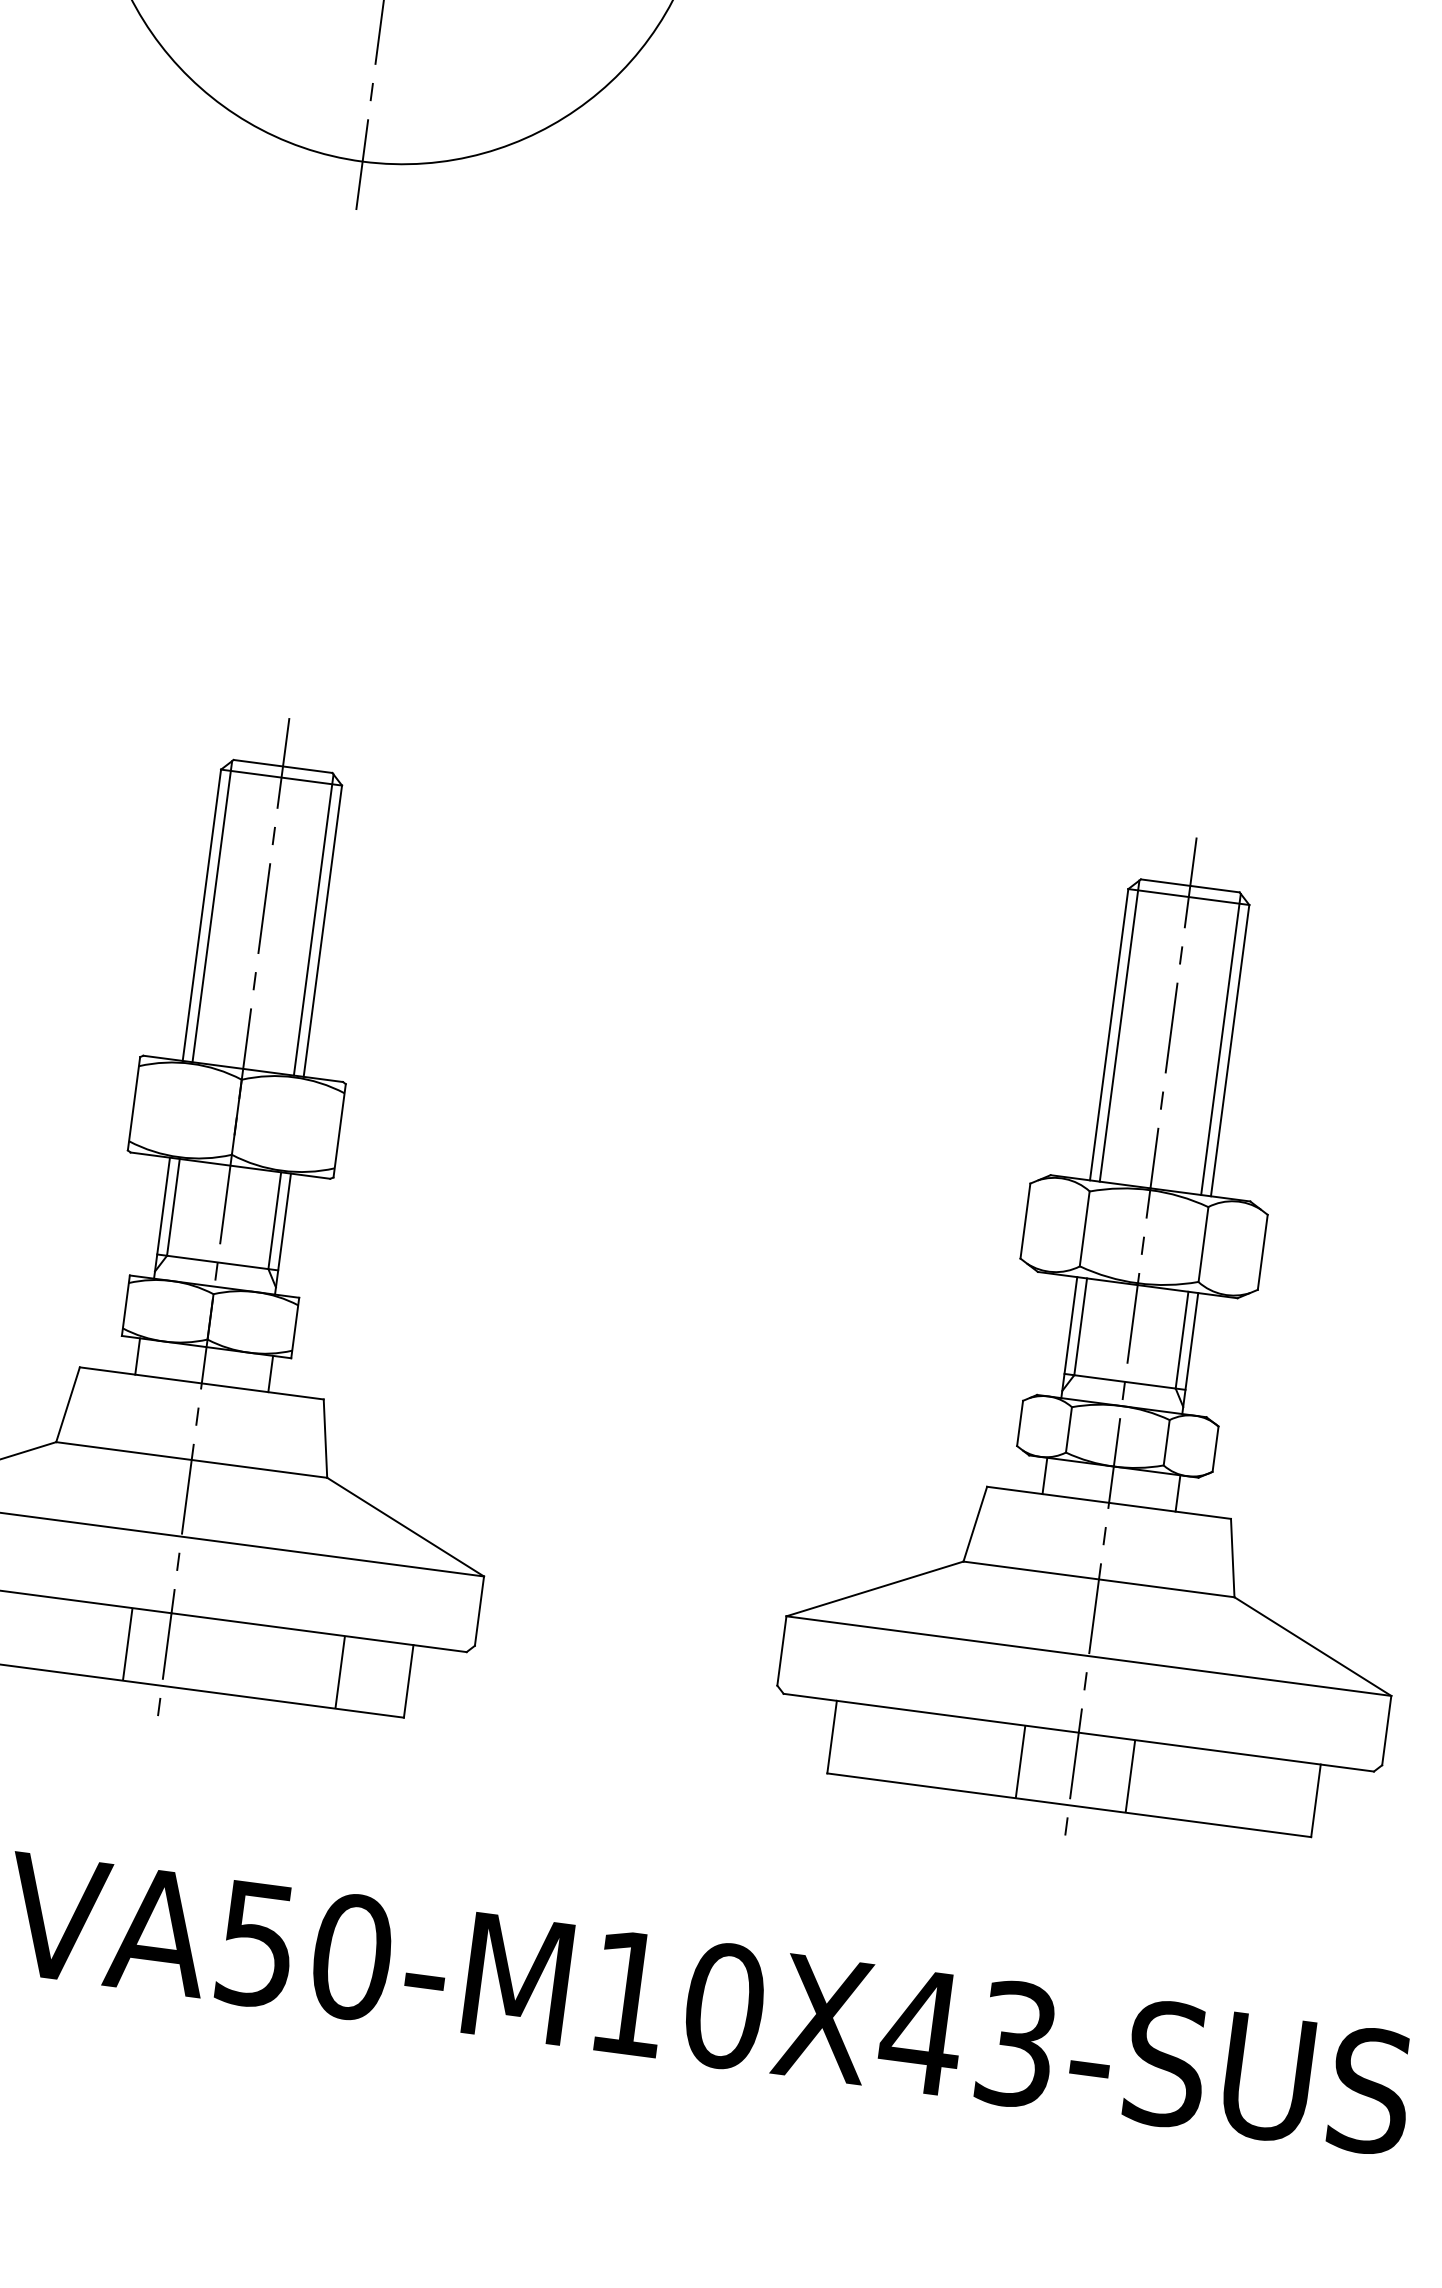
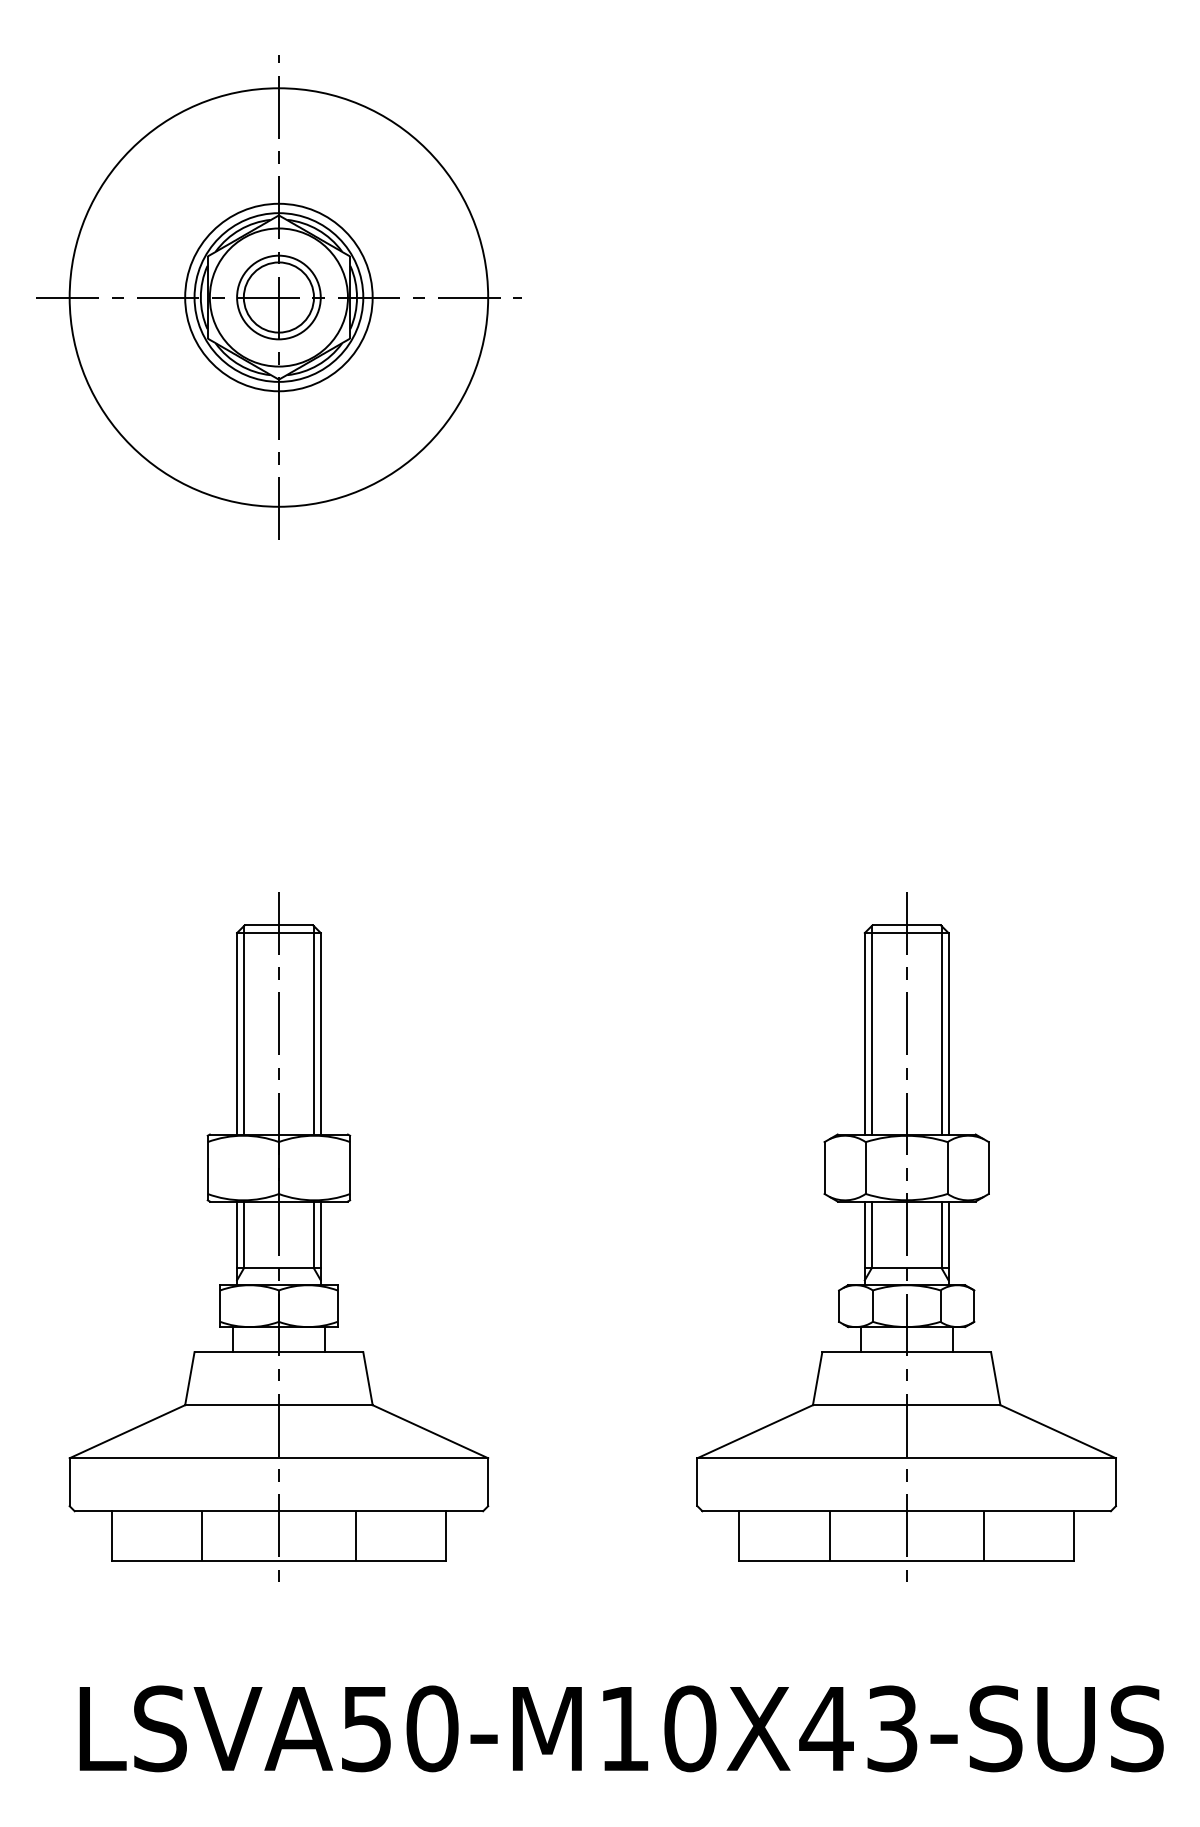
line: (127, 1644) -> (201, 1536), moved
line: (339, 1672) -> (355, 1536), moved
line: (1020, 1762) -> (829, 1536), moved
line: (1130, 1776) -> (983, 1536), moved

